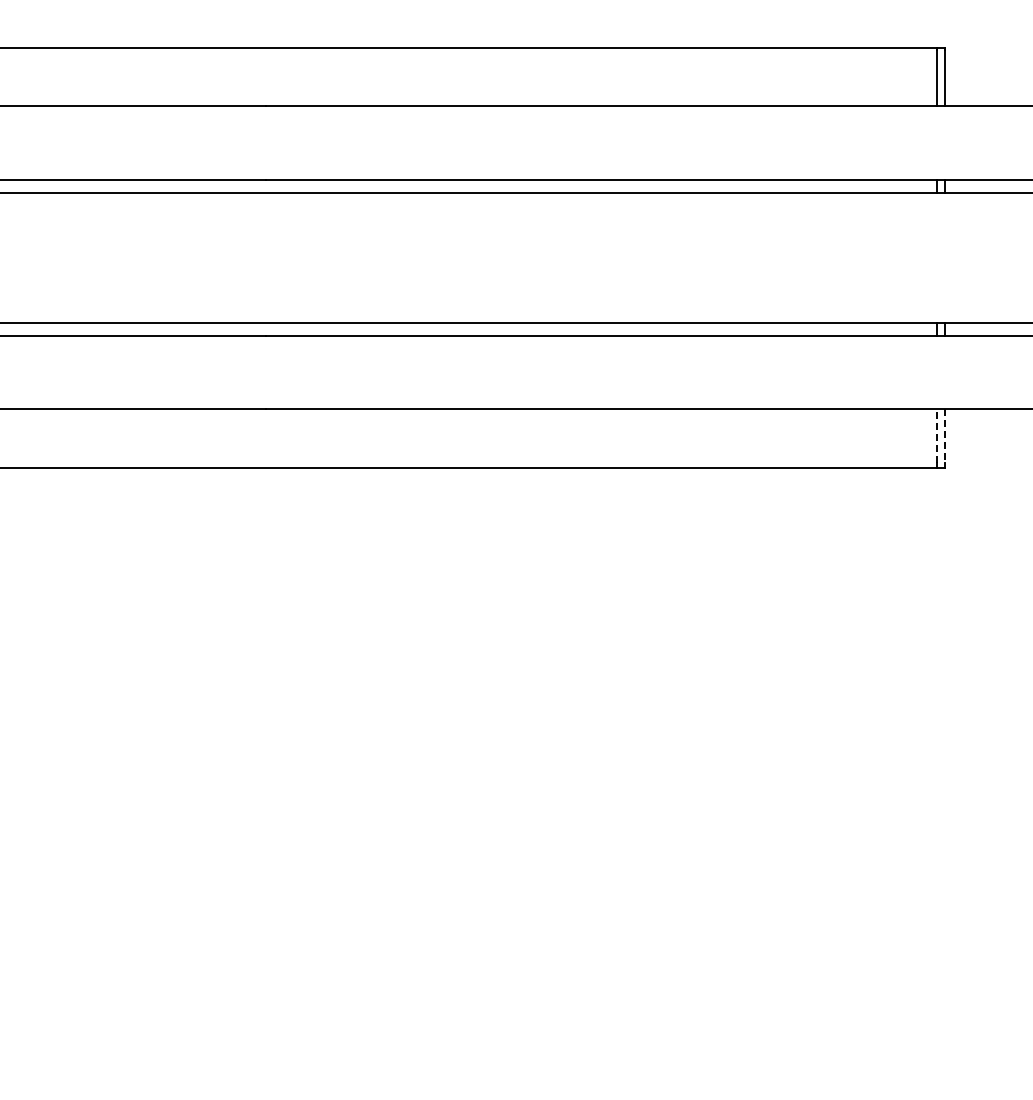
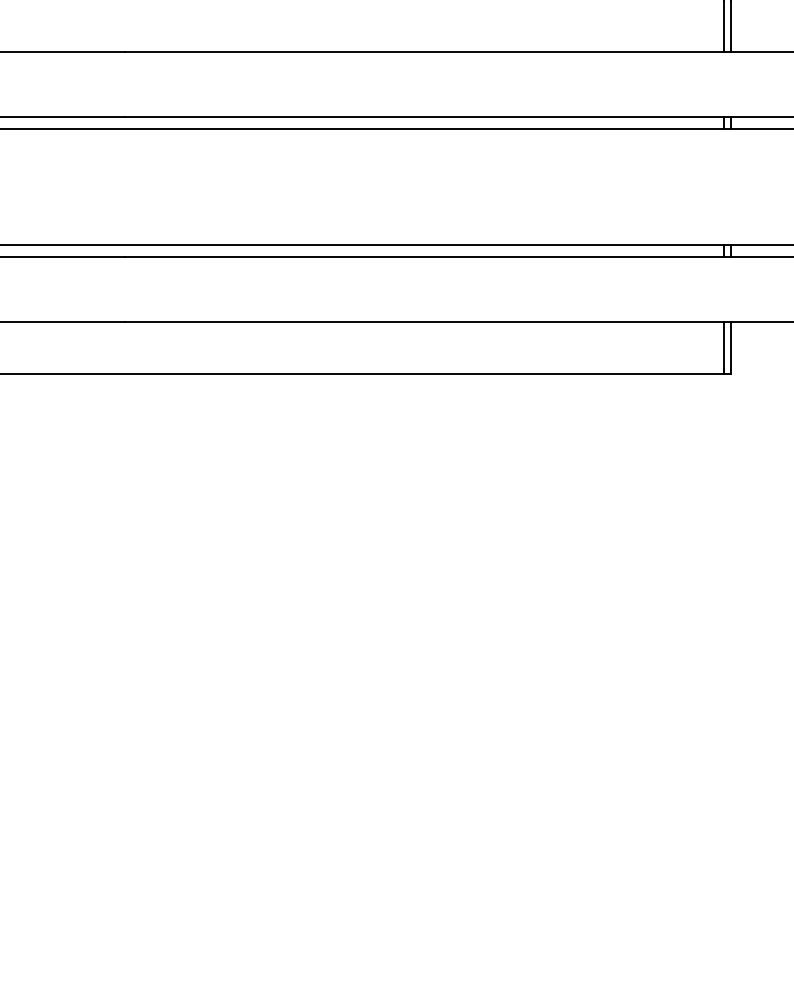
line: (937, 435) -> (724, 345), dashed -> solid
line: (944, 435) -> (730, 345), dashed -> solid

